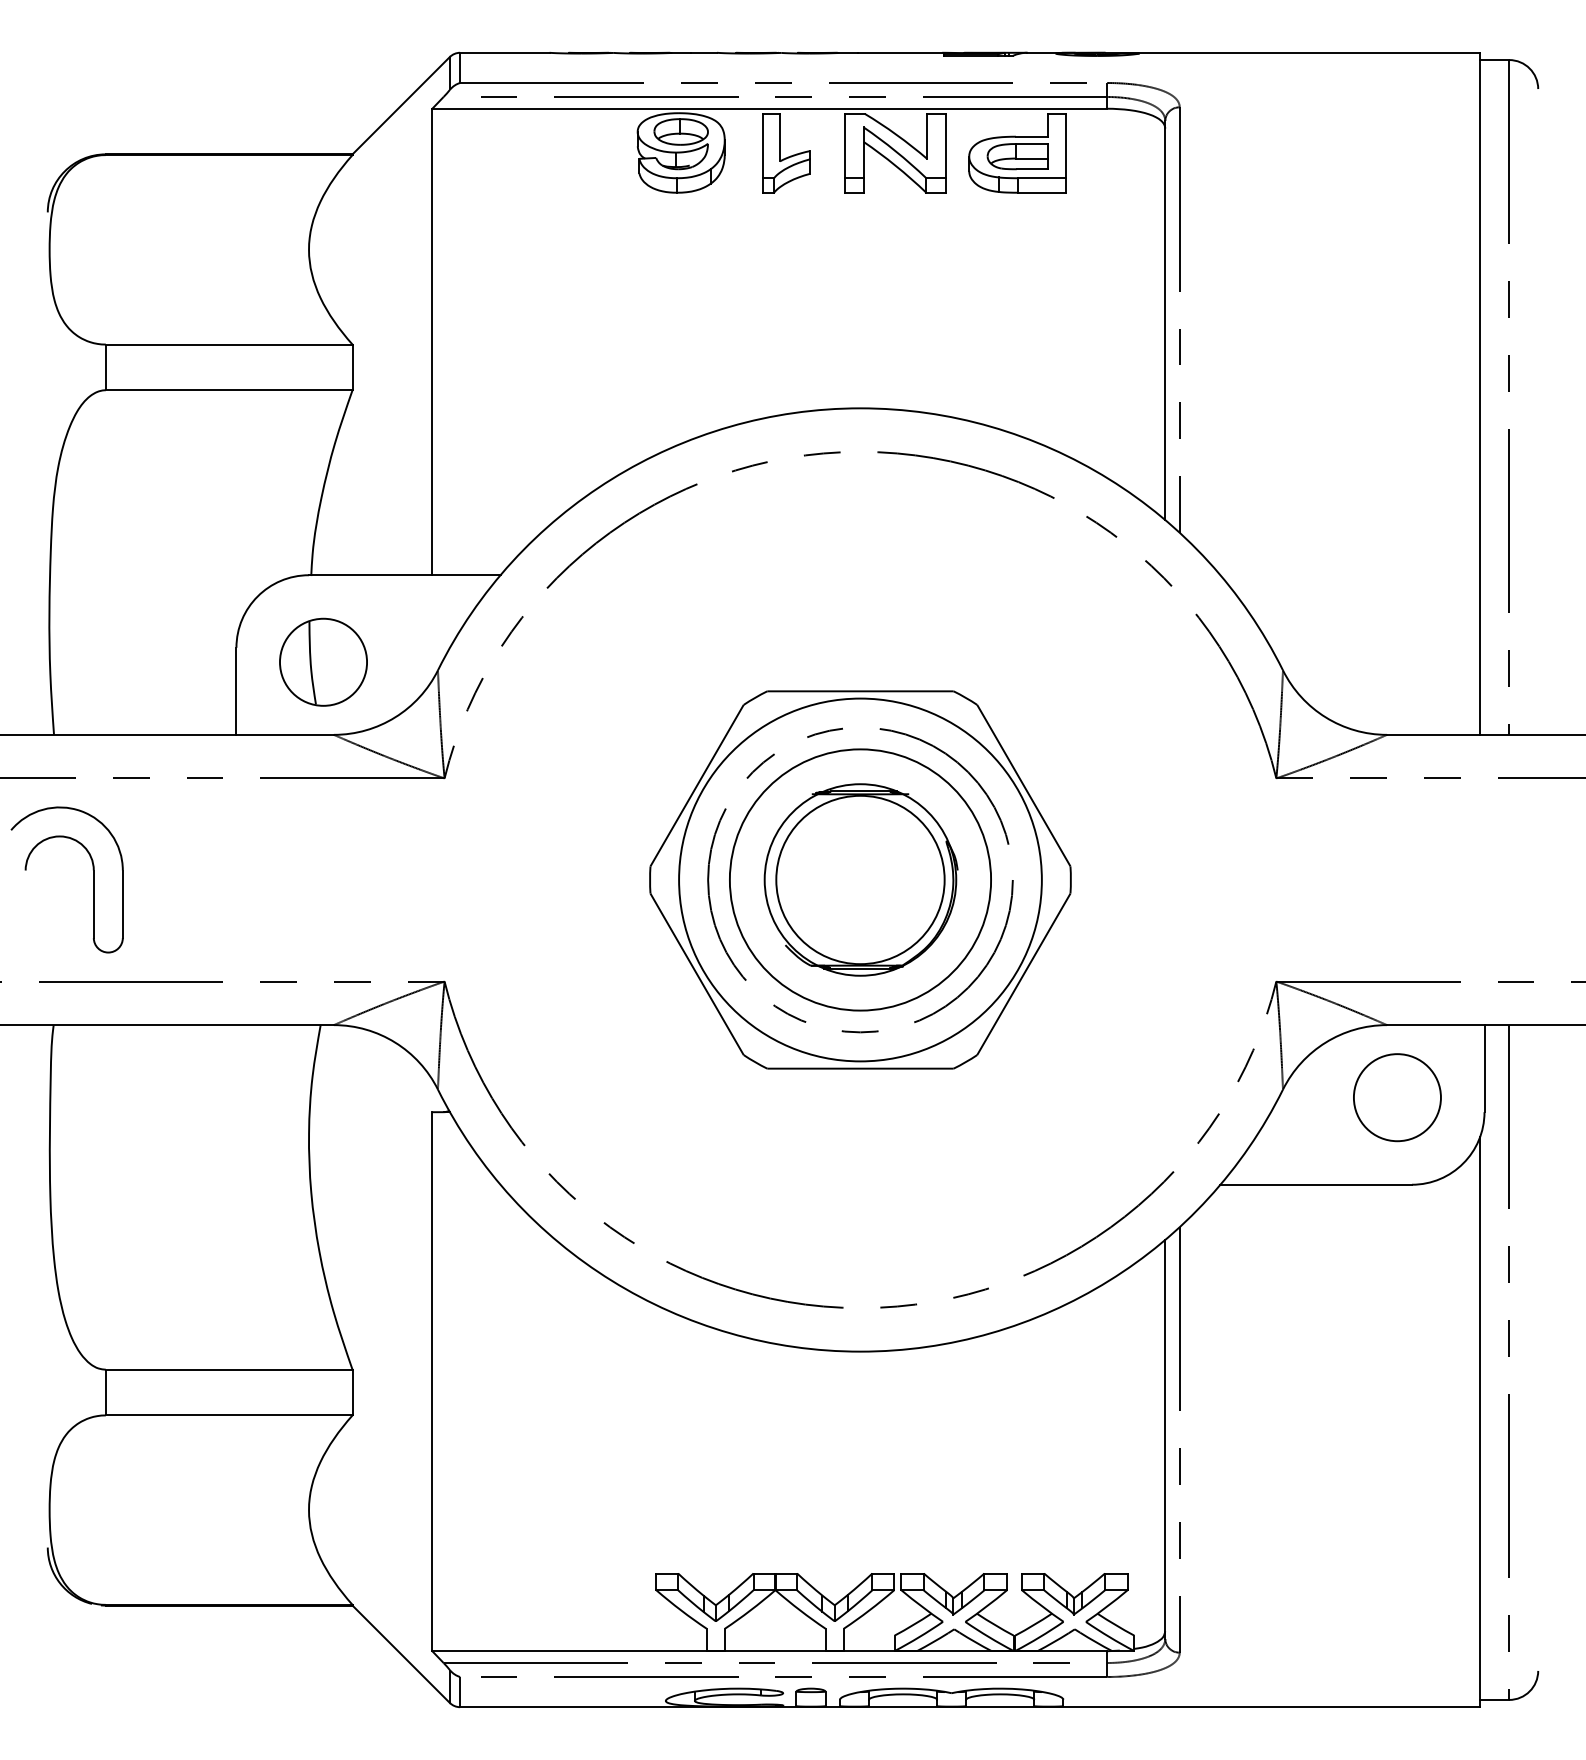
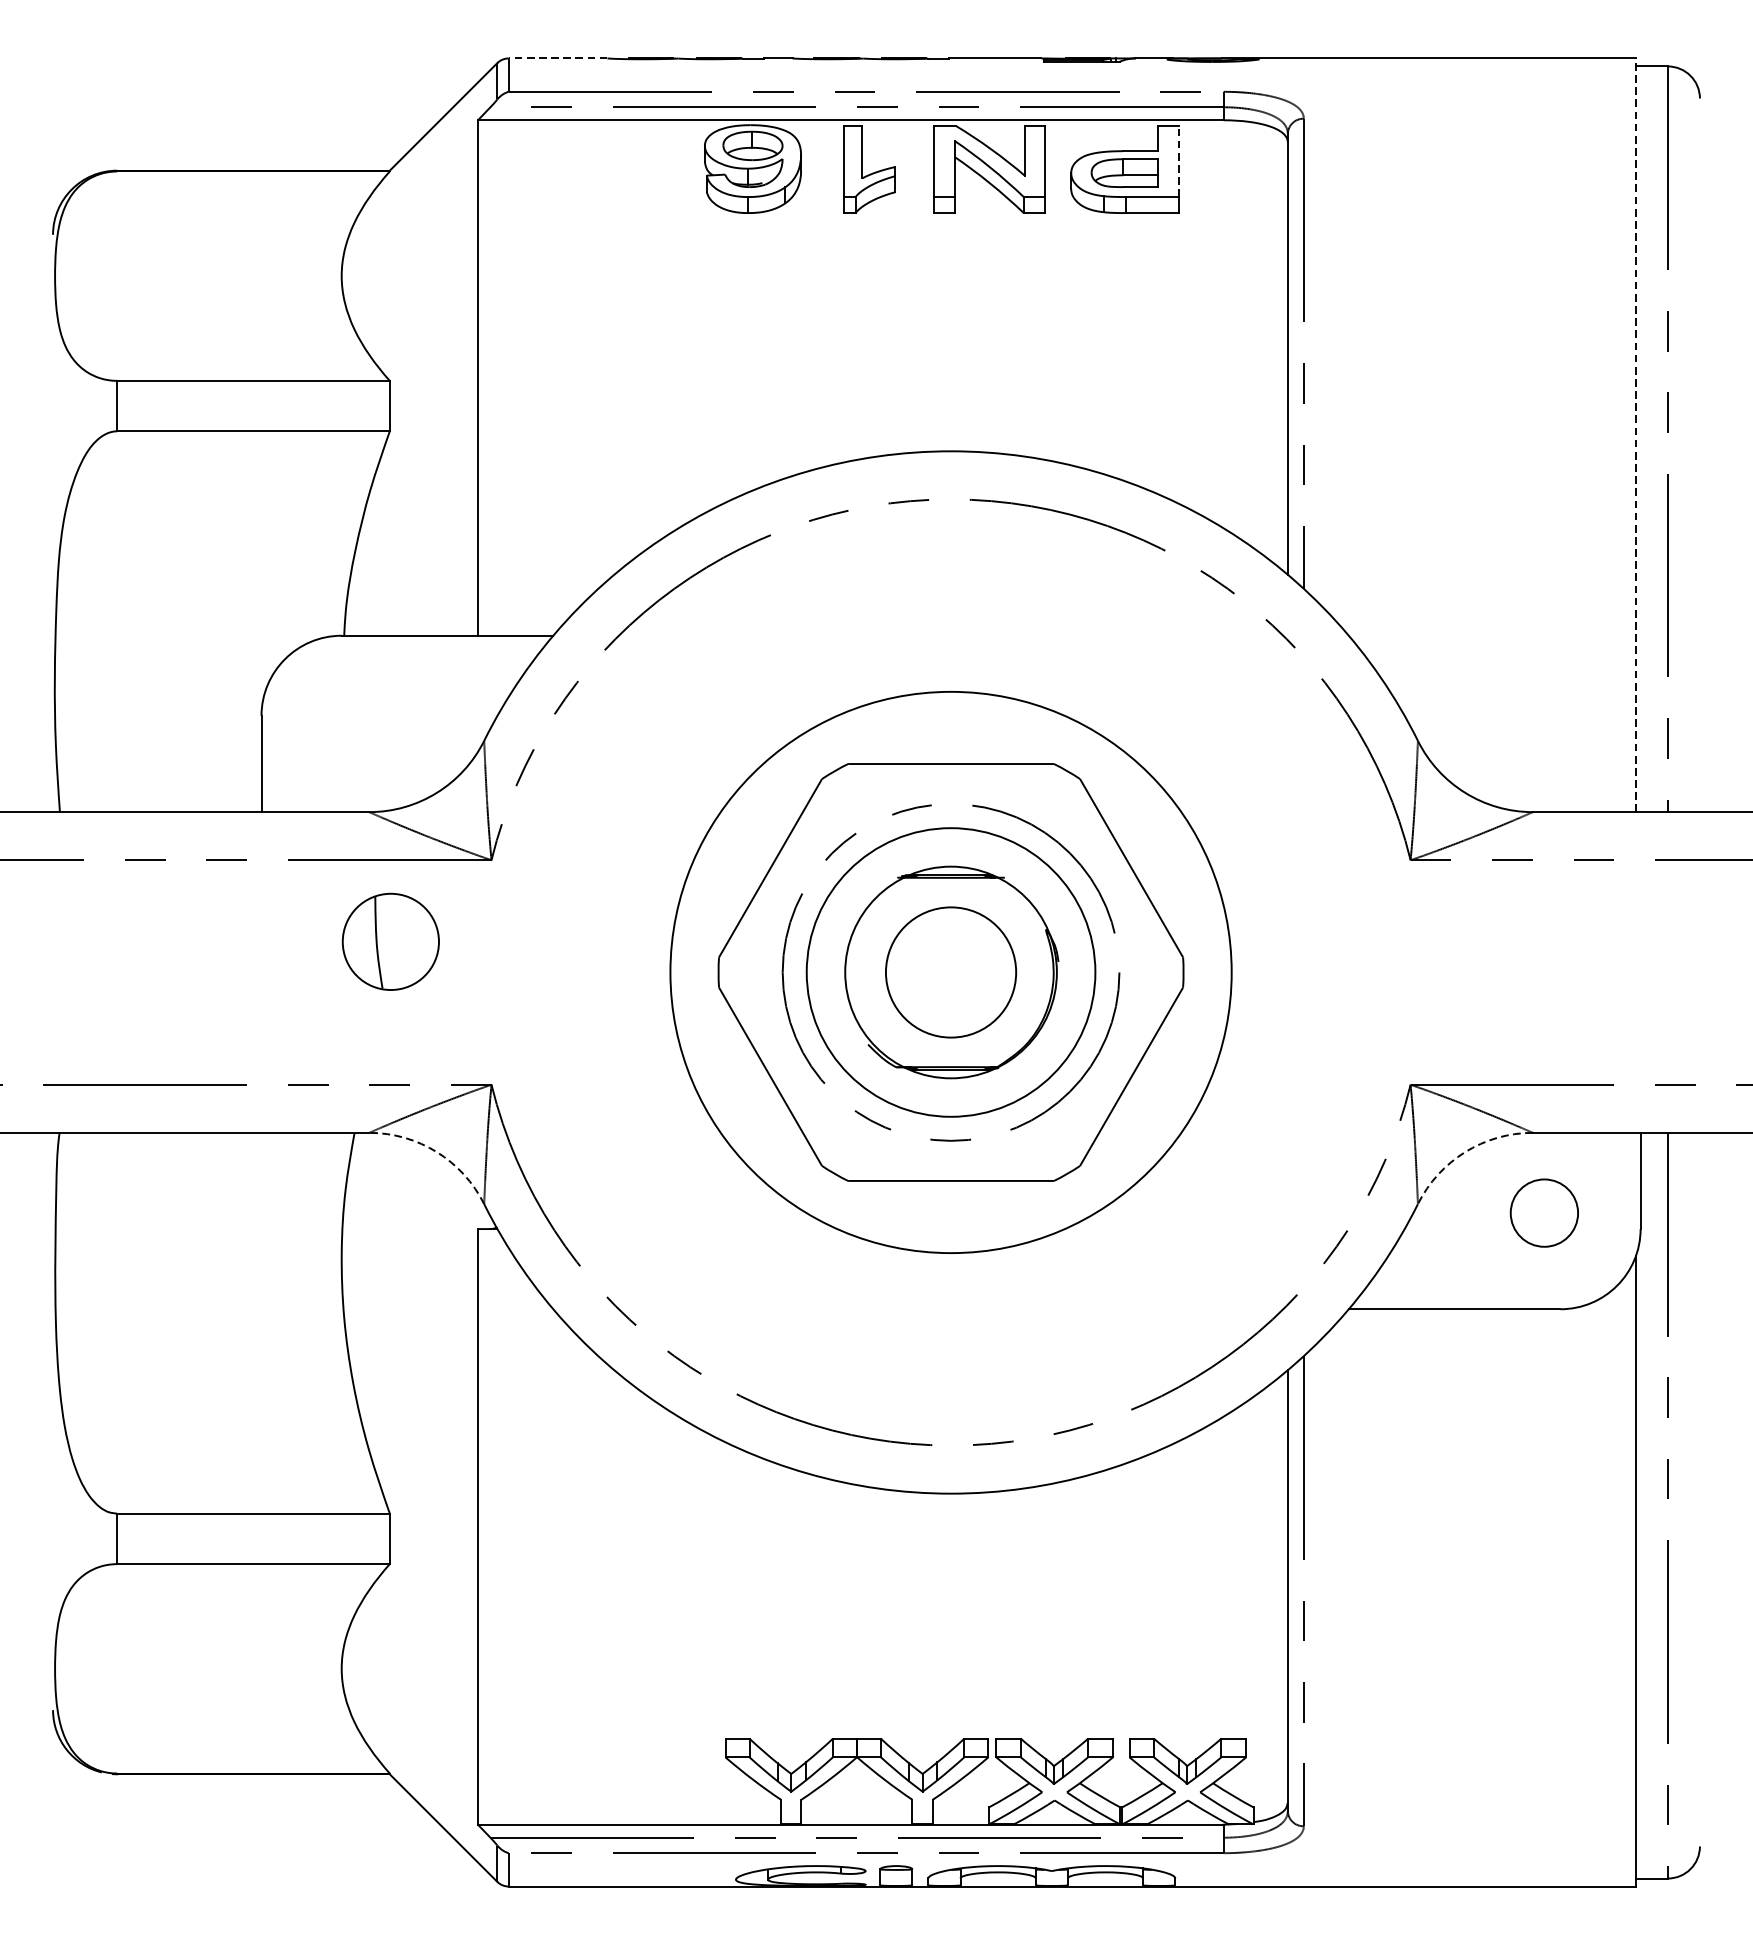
line: (504, 52) -> (557, 58), solid -> dashed
line: (1066, 145) -> (1178, 160), solid -> dashed
line: (1480, 393) -> (1636, 434), solid -> dashed
part: (323, 661) -> (390, 941), moved
part: (93, 879) -> (103, 971), removed
circle: (860, 879) -> (951, 971), size x0.7
circle: (860, 879) -> (951, 971), size x1.4
arc: (395, 1042) -> (437, 1152), solid -> dashed
arc: (1325, 1042) -> (1464, 1152), solid -> dashed
circle: (1397, 1097) -> (1544, 1212), size x0.7

